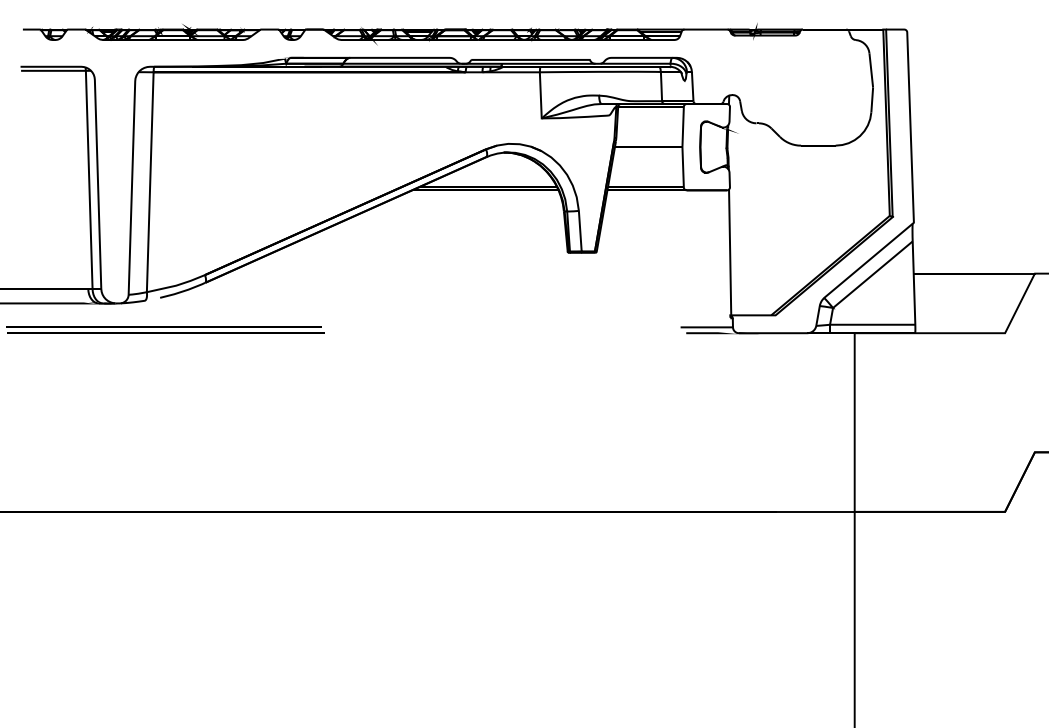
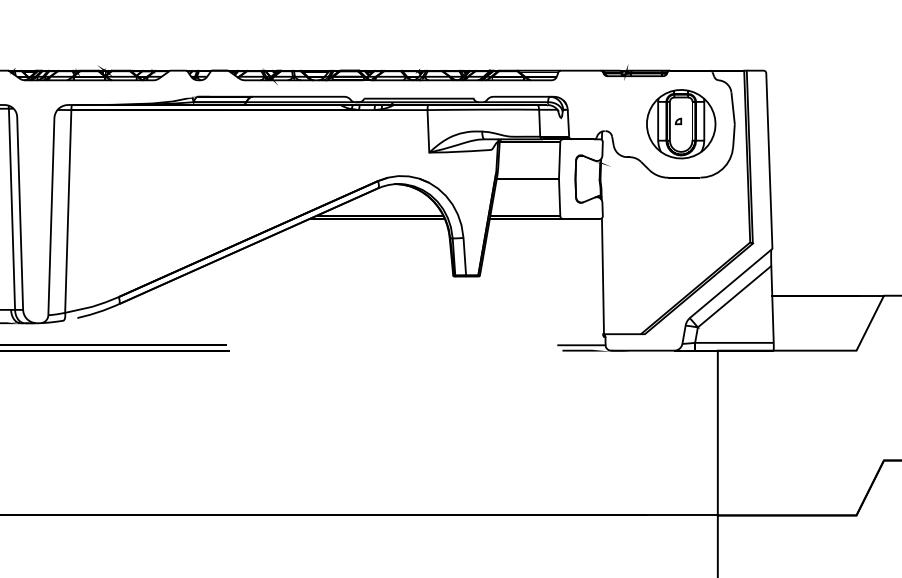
part: (815, 87) -> (681, 124), added

